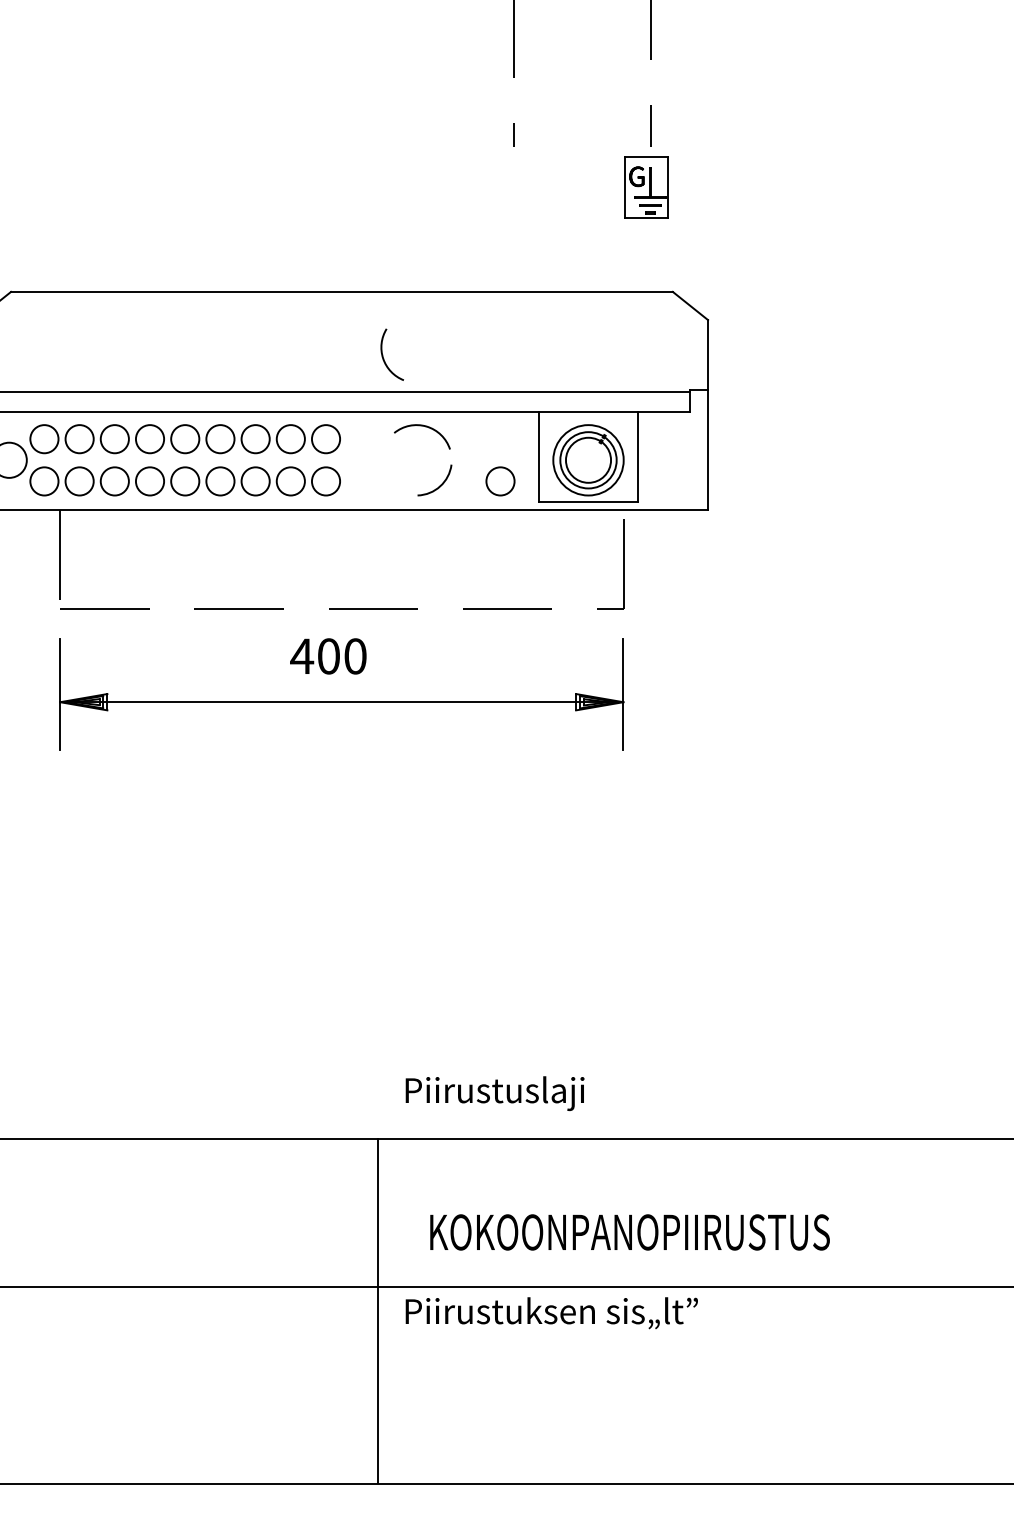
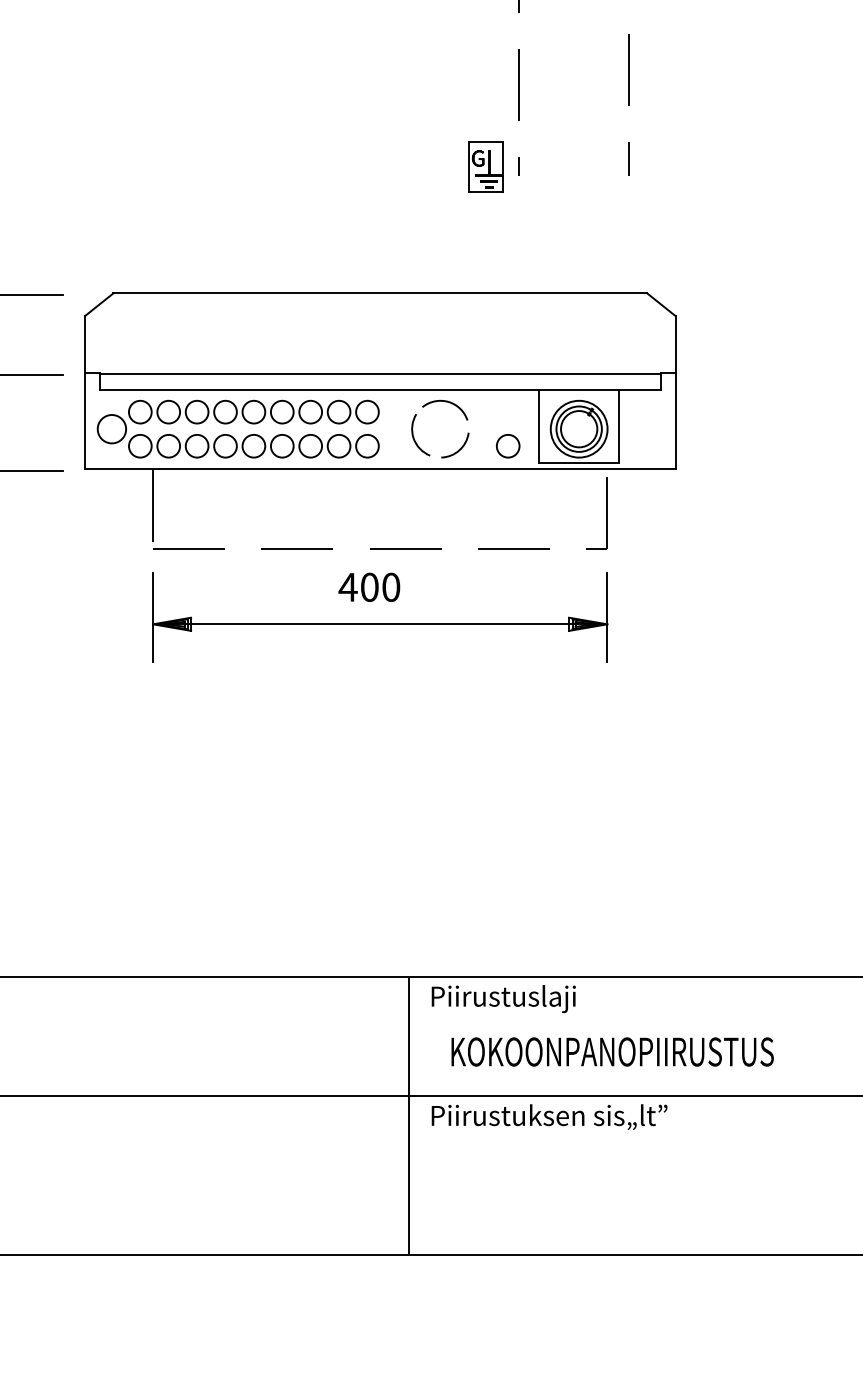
part: (645, 186) -> (485, 166), moved
arc: (384, 357) -> (414, 437), moved
text: (494, 1094) -> (503, 999), moved

